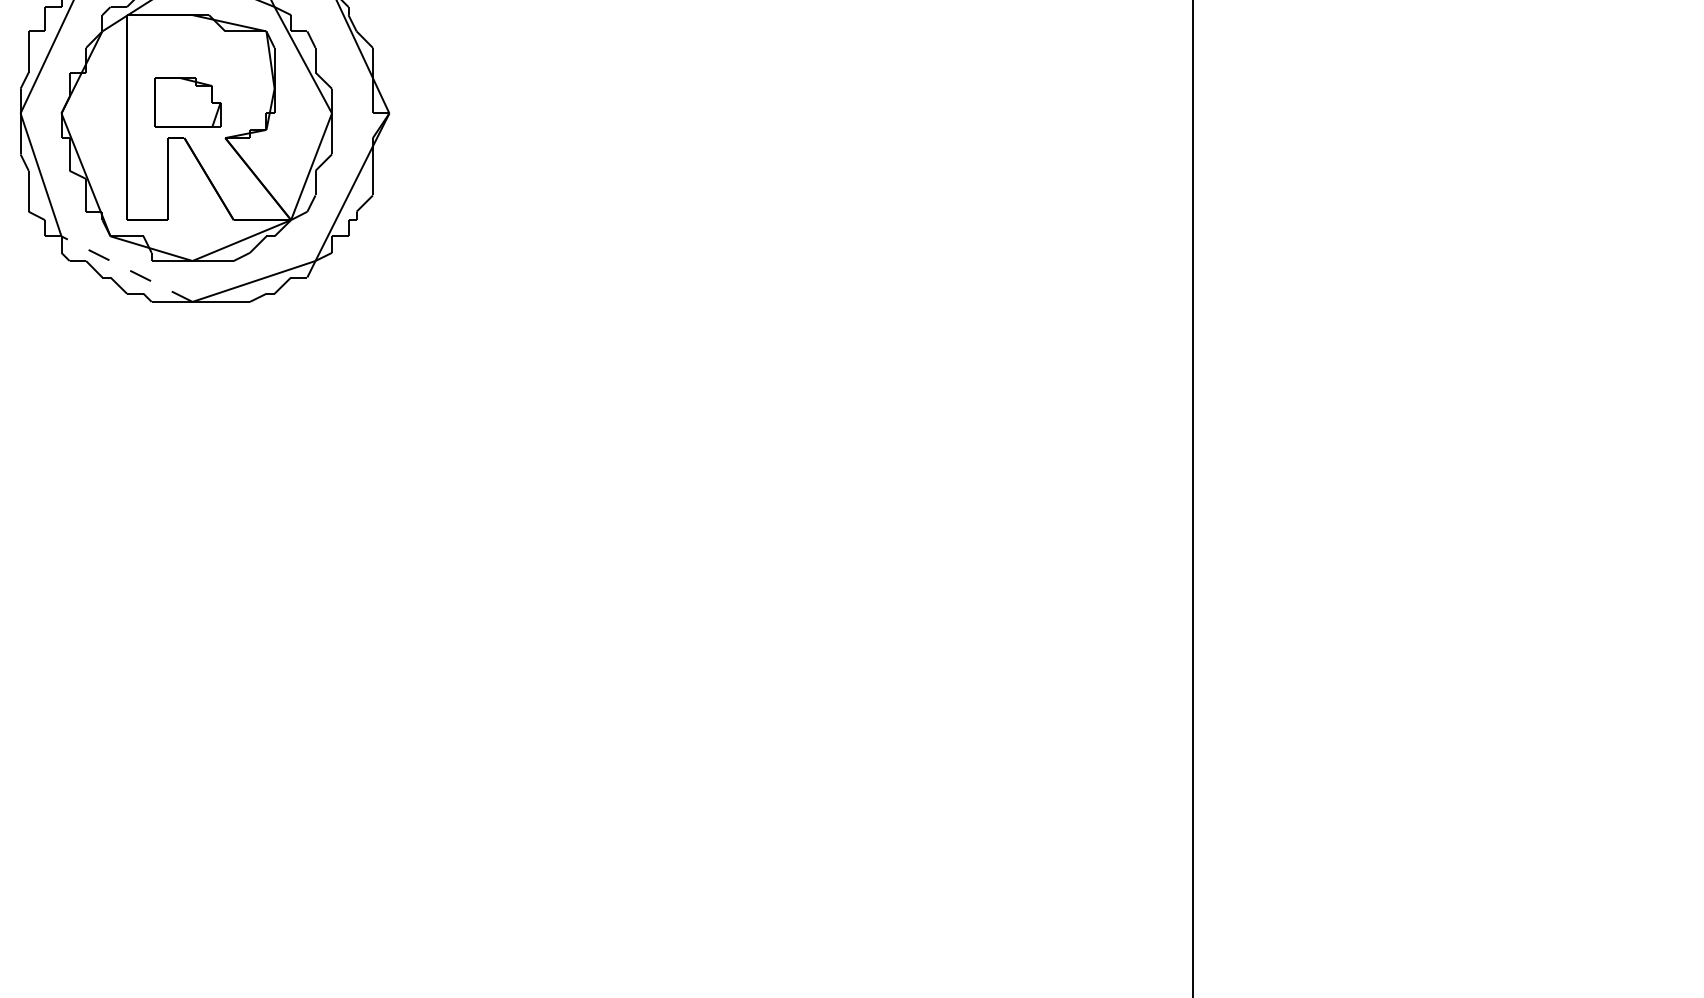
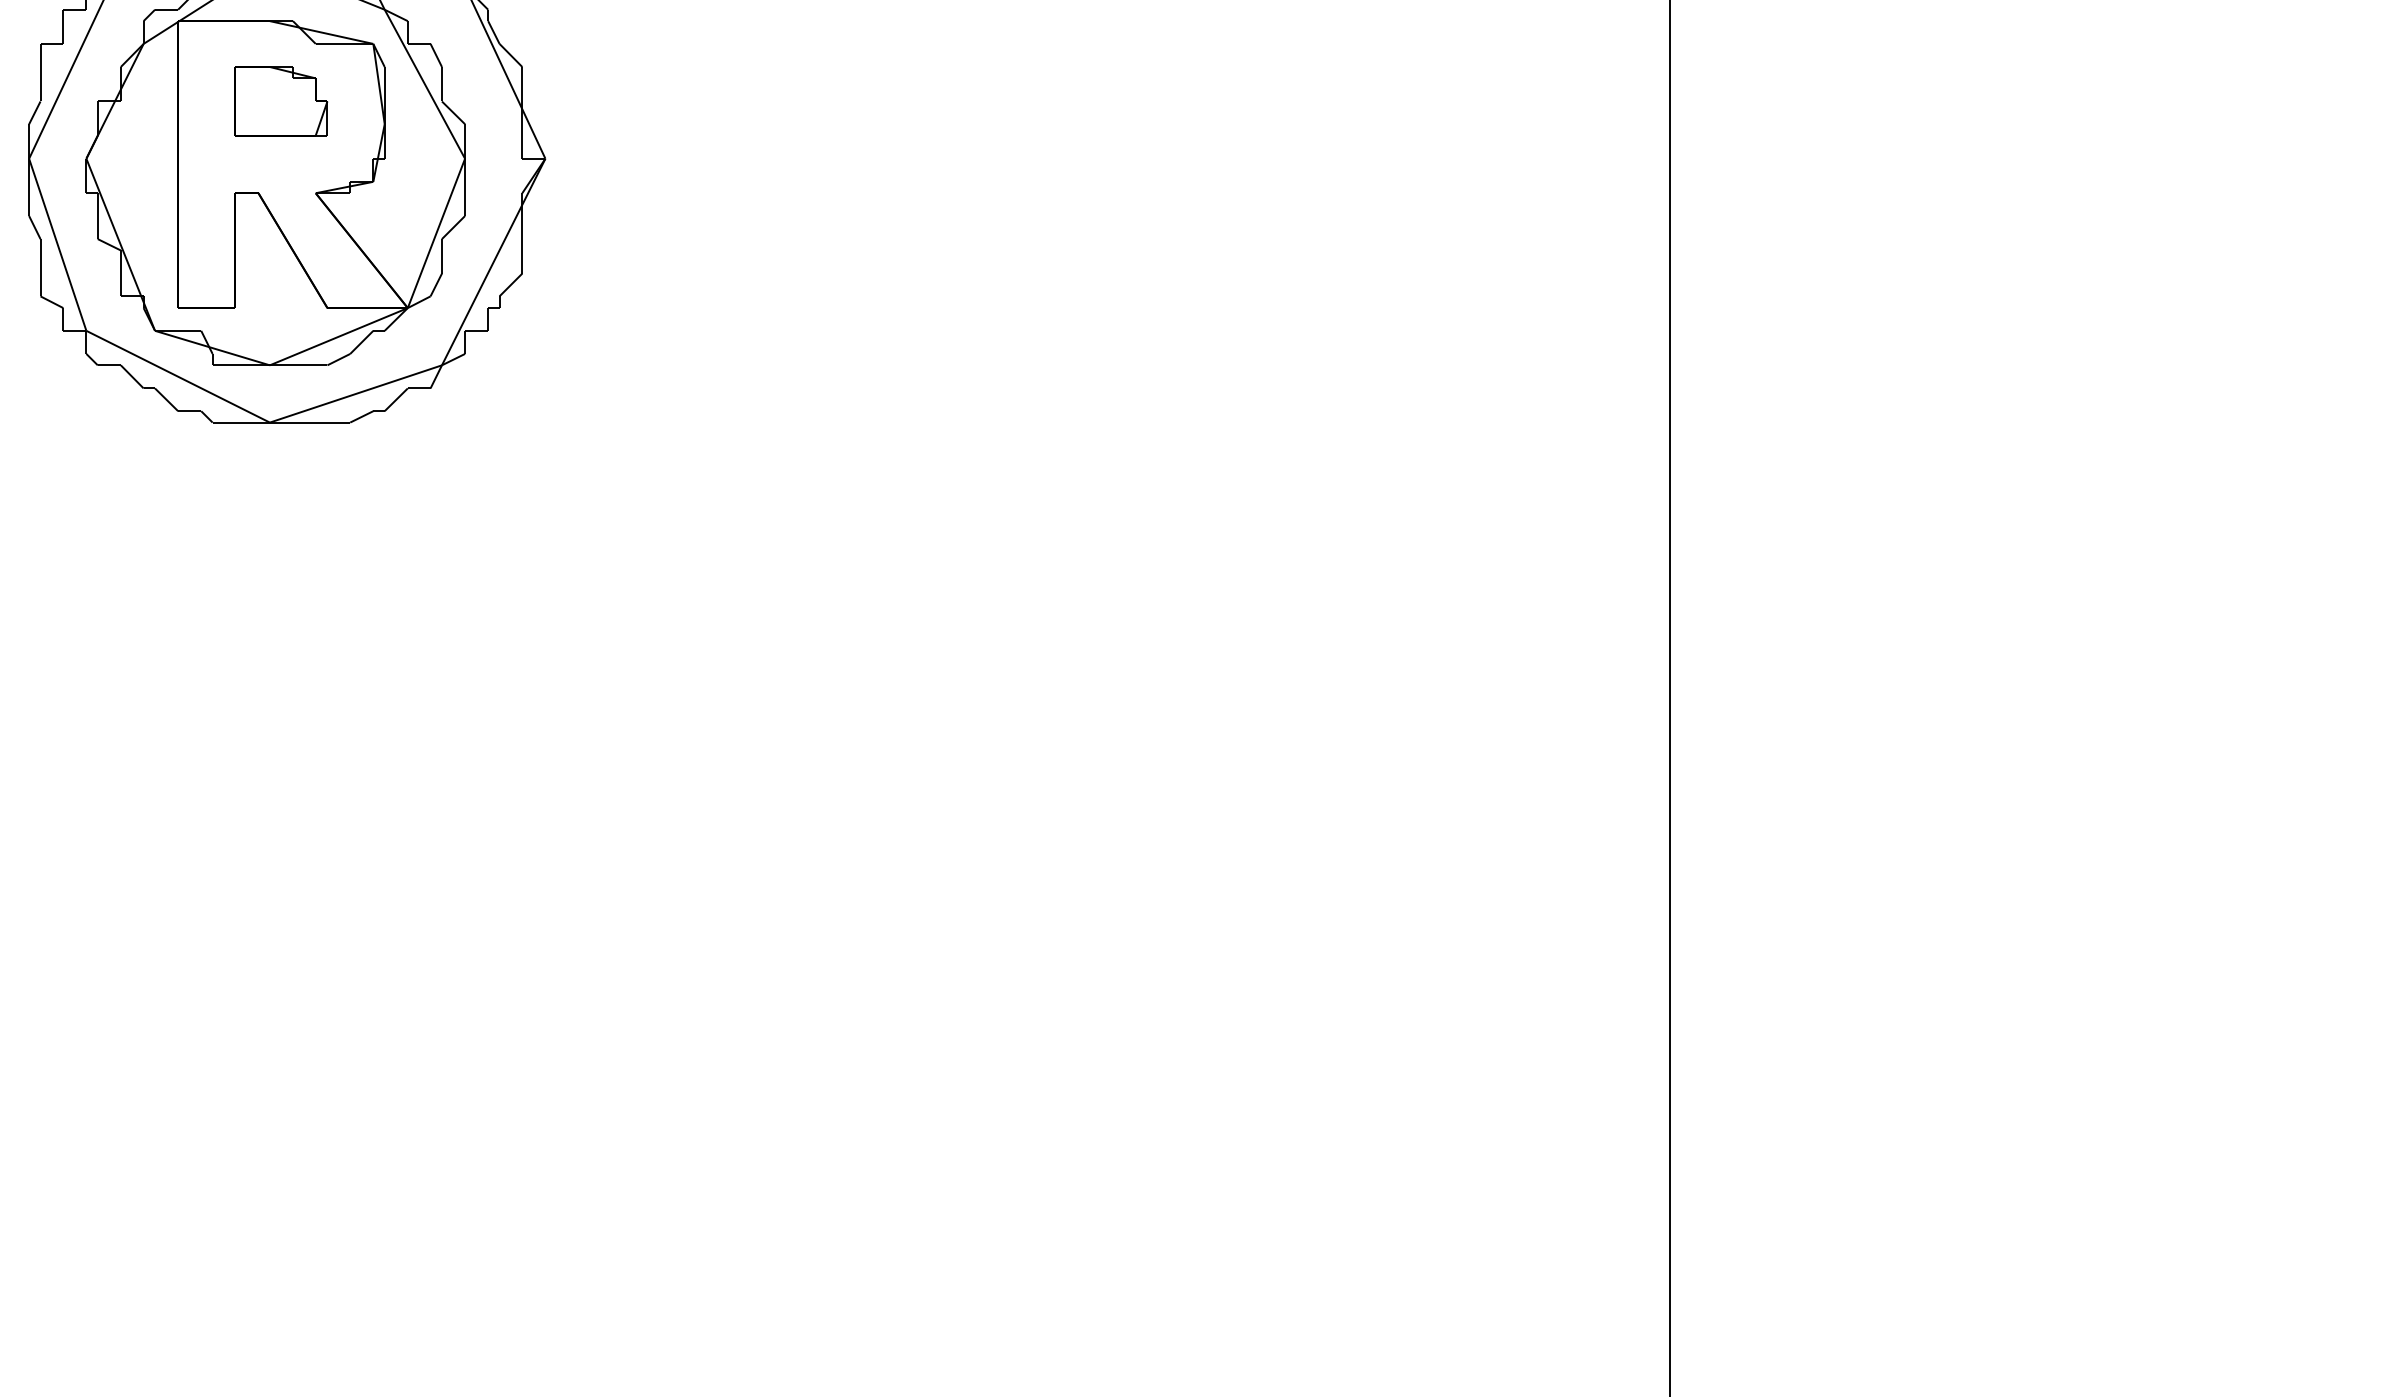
part: (187, 102) -> (280, 101), moved
line: (126, 268) -> (177, 375), dashed -> solid

